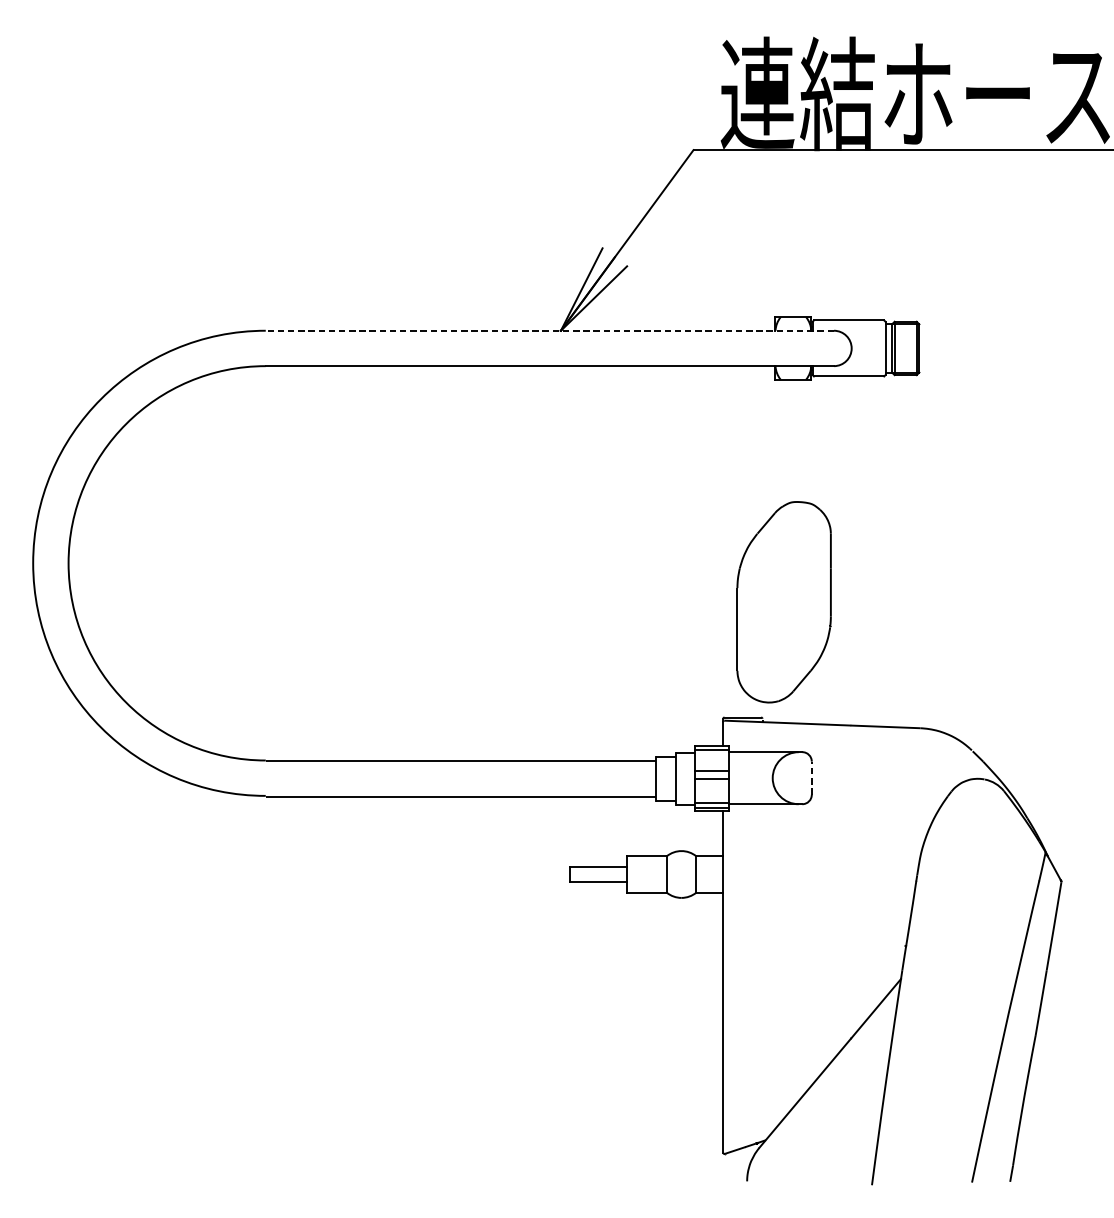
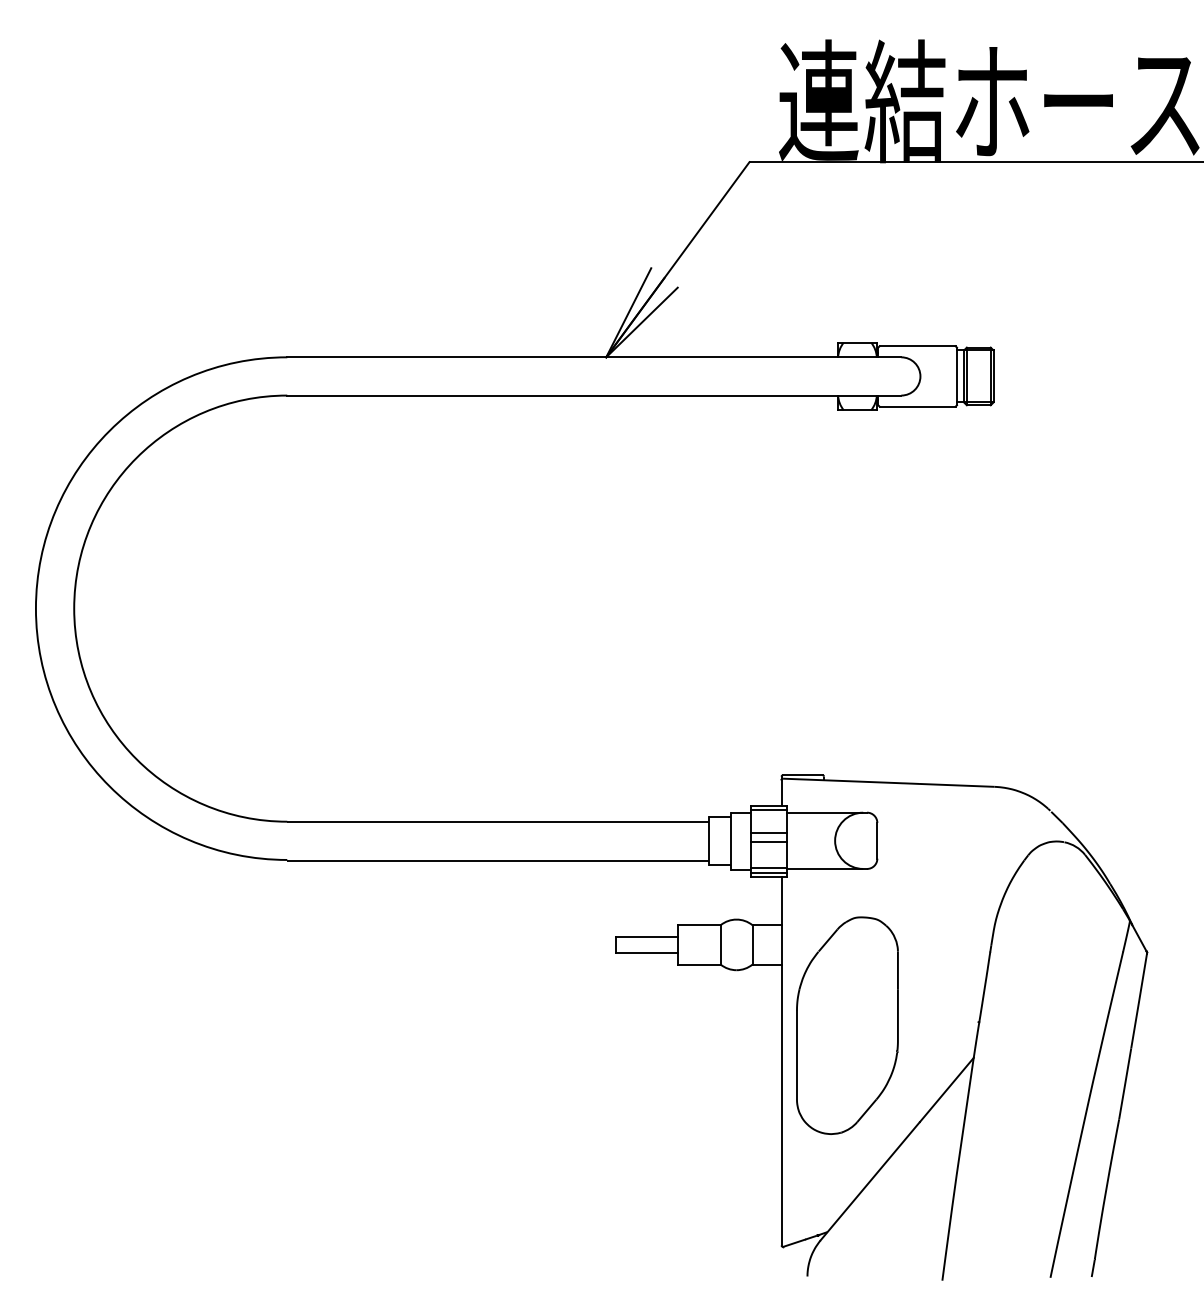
line: (549, 330) -> (593, 357), dashed -> solid
part: (784, 602) -> (847, 1025), moved
line: (811, 777) -> (877, 840), dashed -> solid

